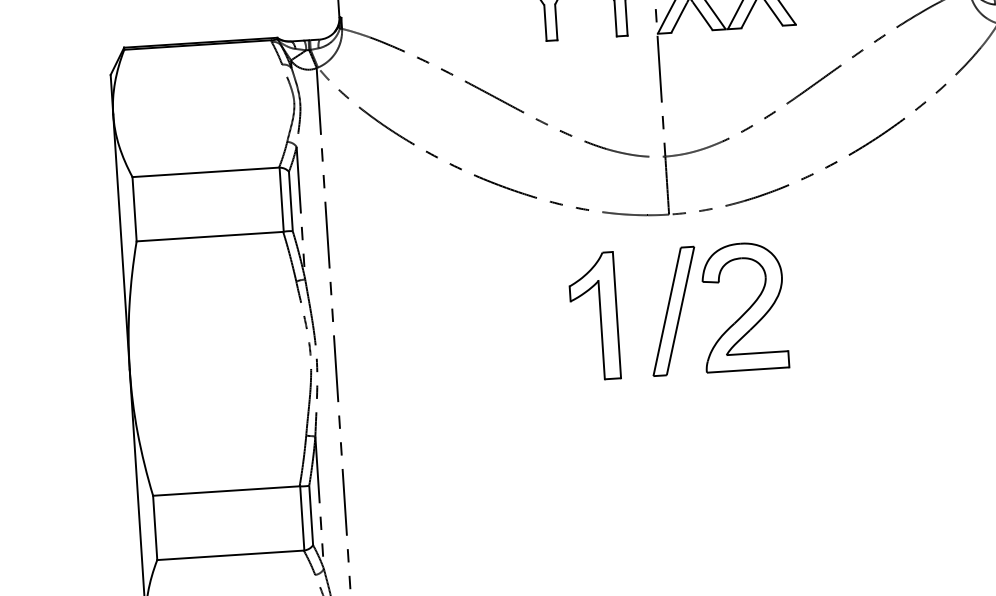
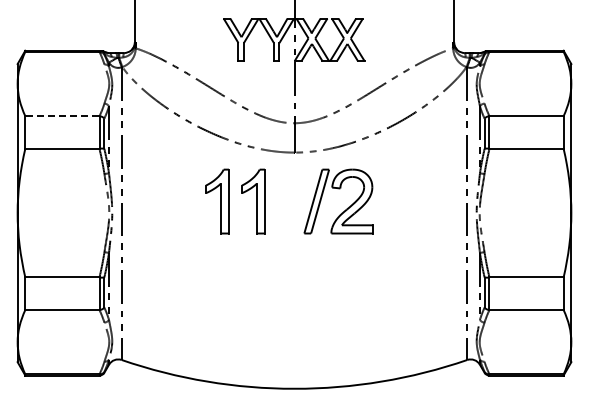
line: (204, 173) -> (61, 116), solid -> dashed
part: (523, 321) -> (217, 201), added
part: (733, 321) -> (346, 208), moved

